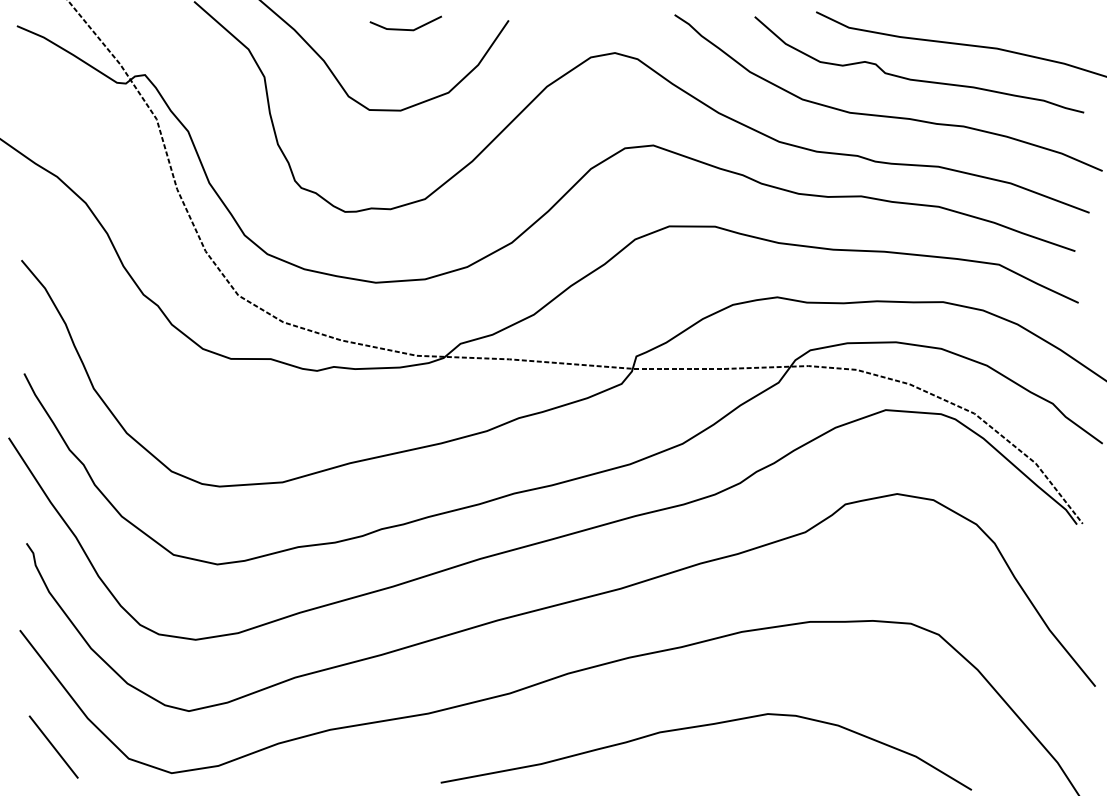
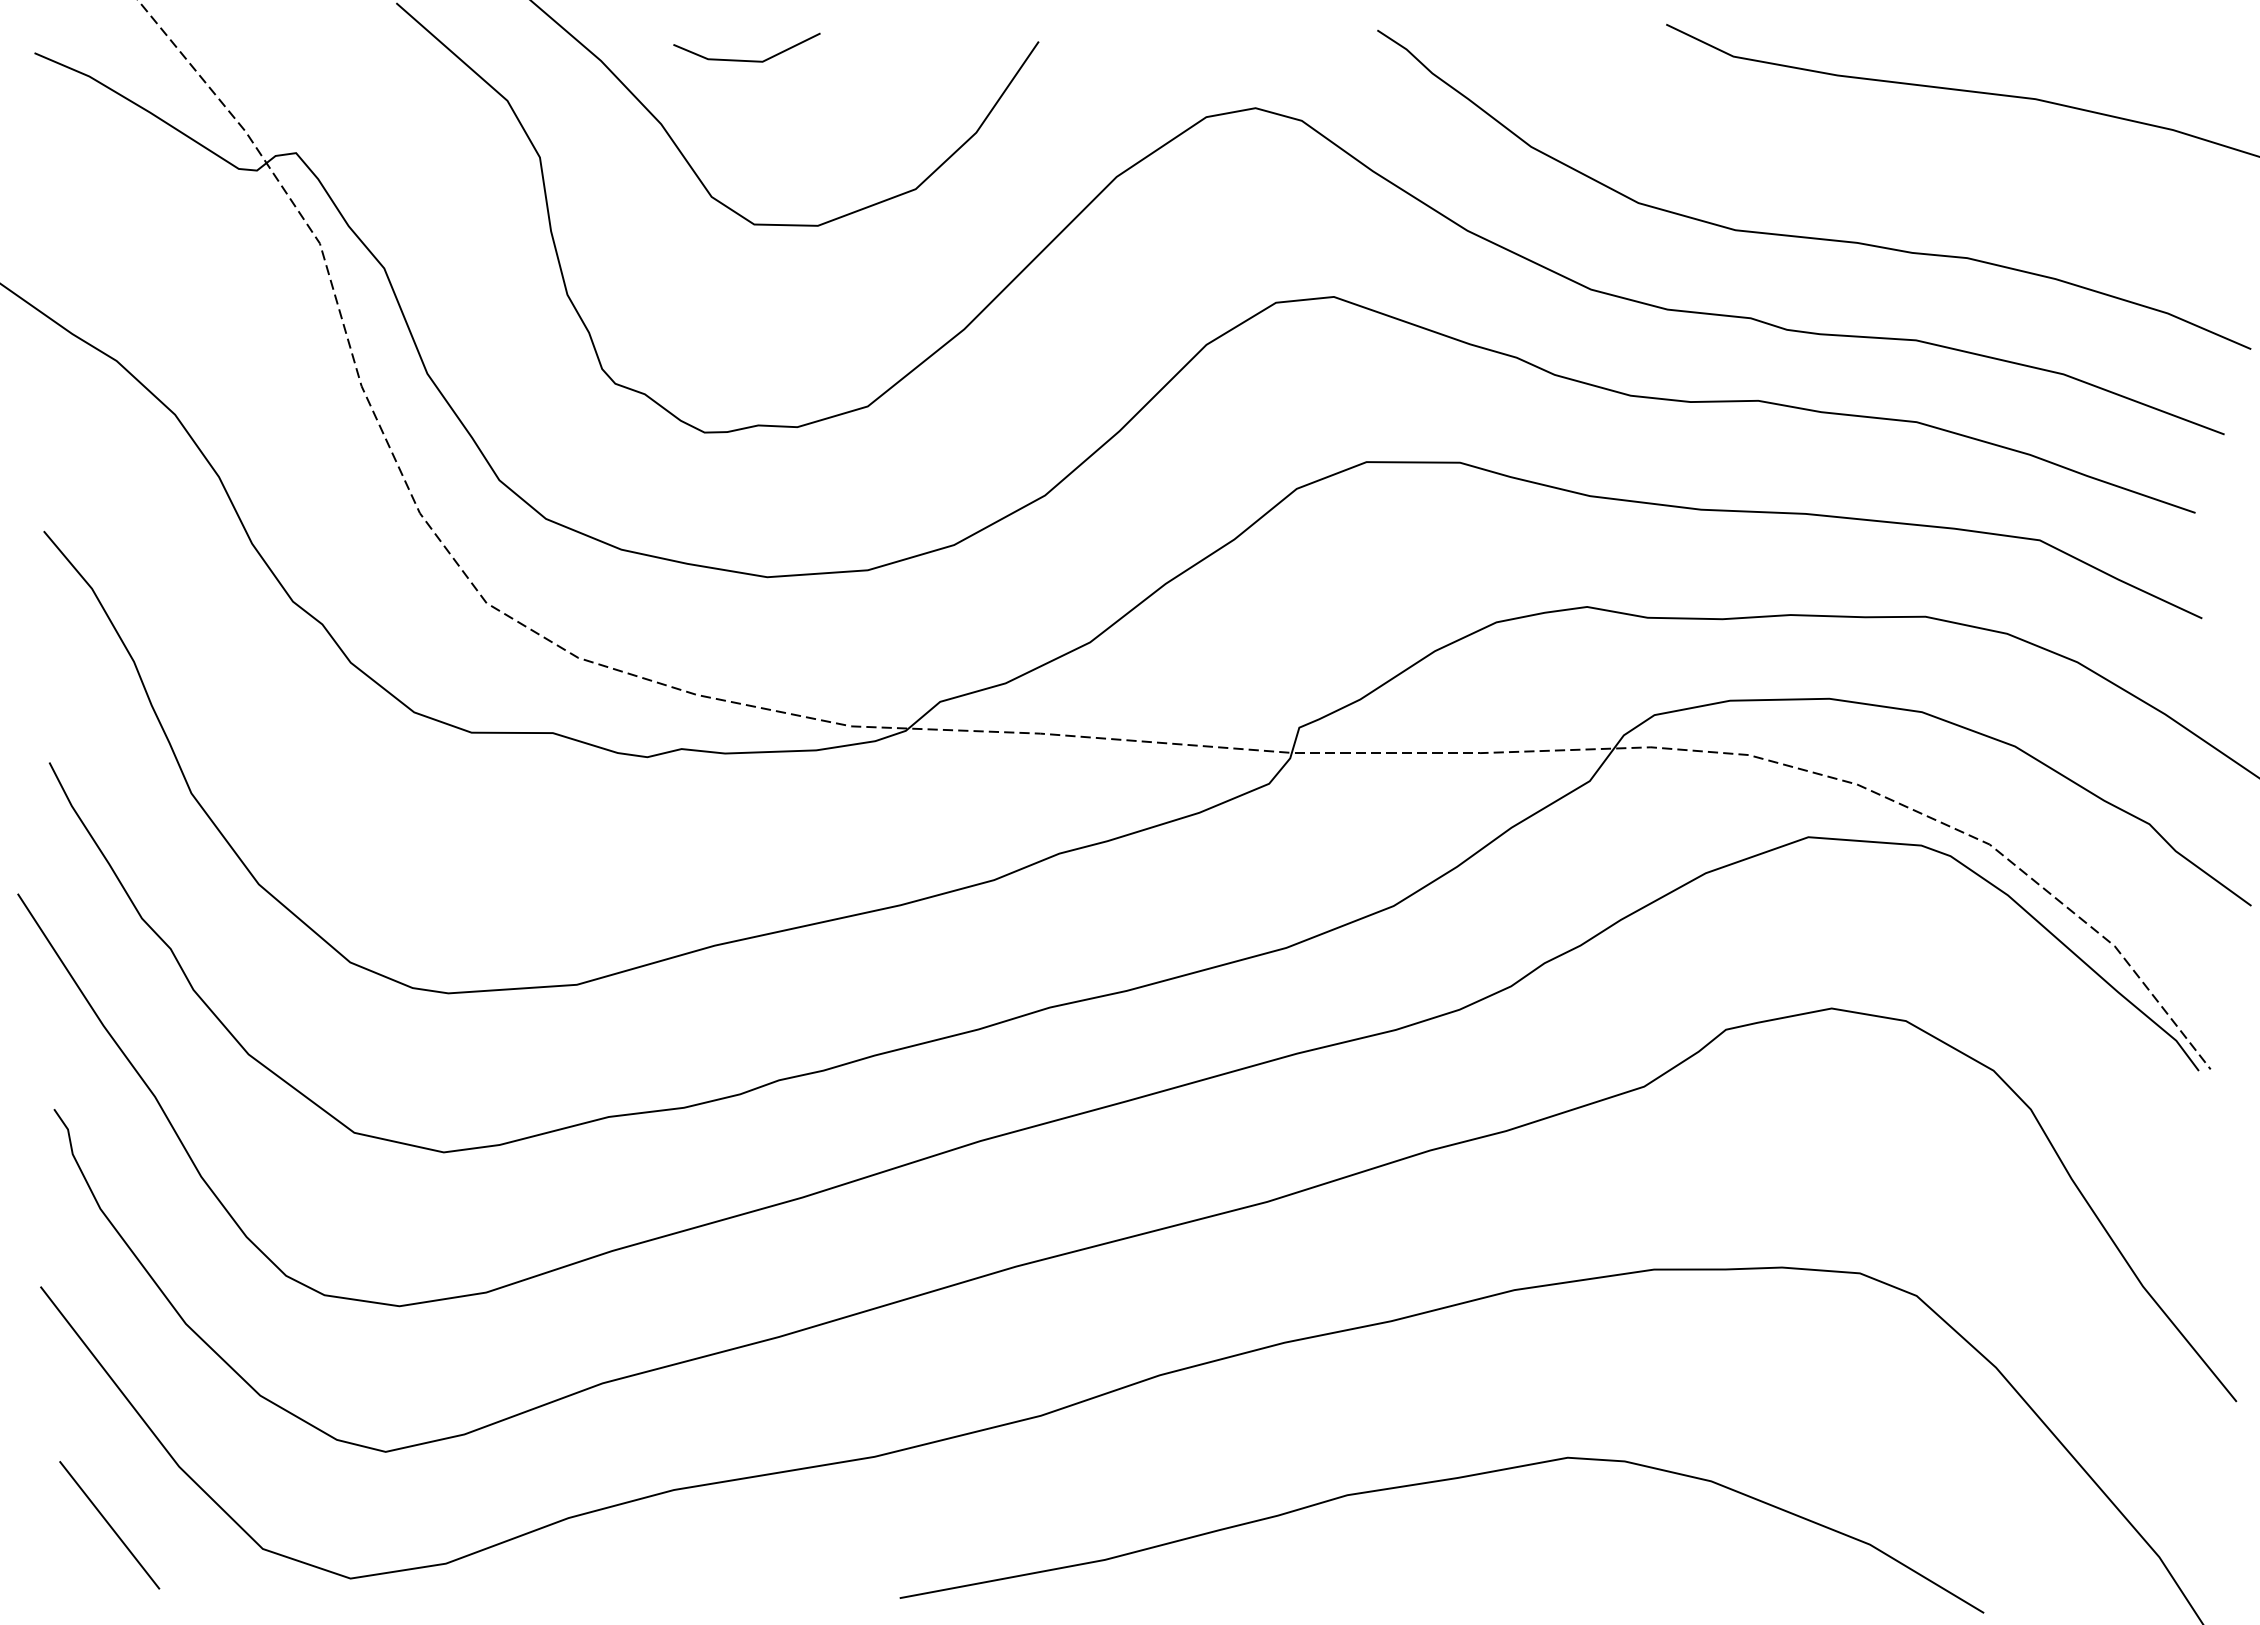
line: (403, 28) -> (742, 58), moved
curve: (919, 79) -> (1877, 162), removed

